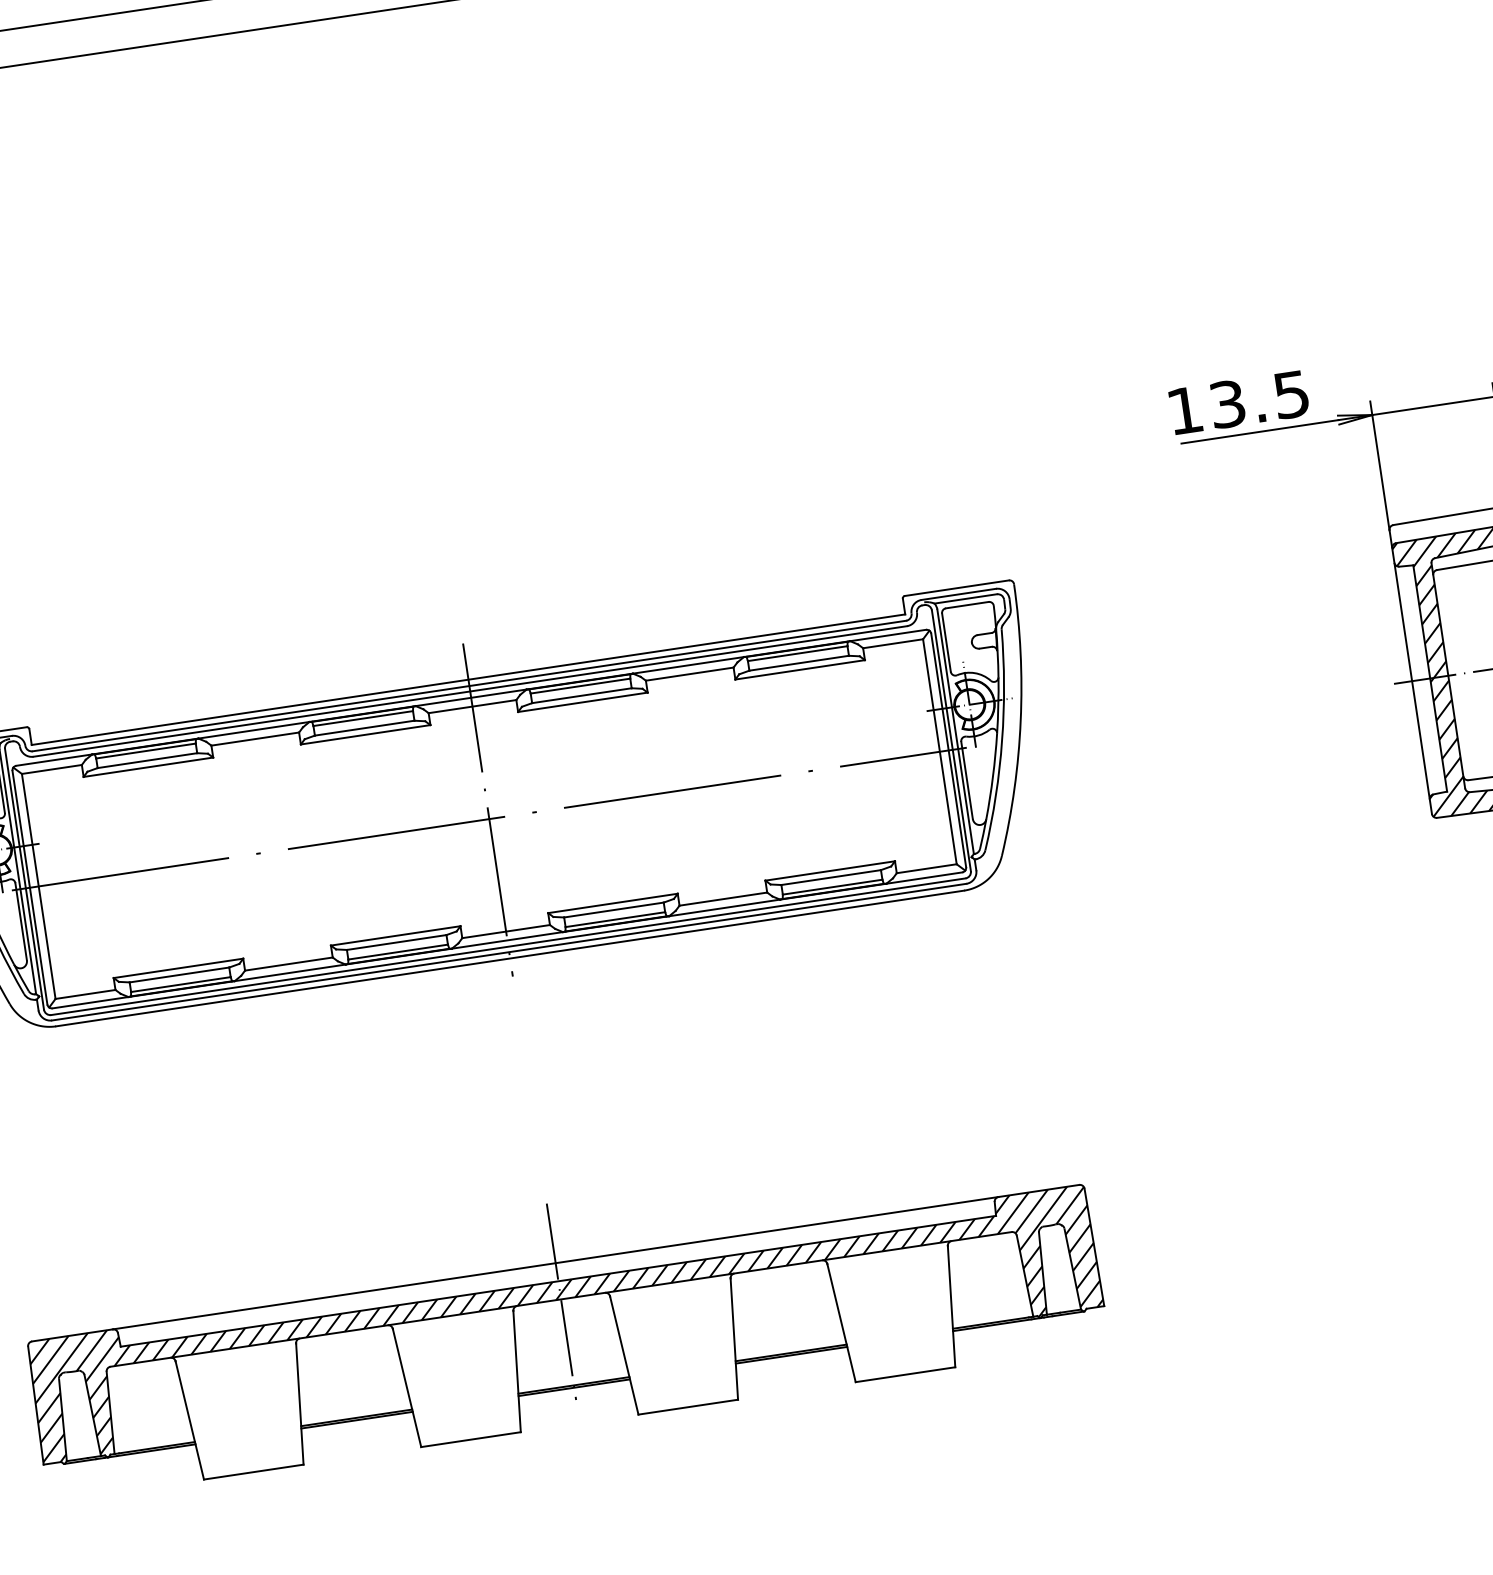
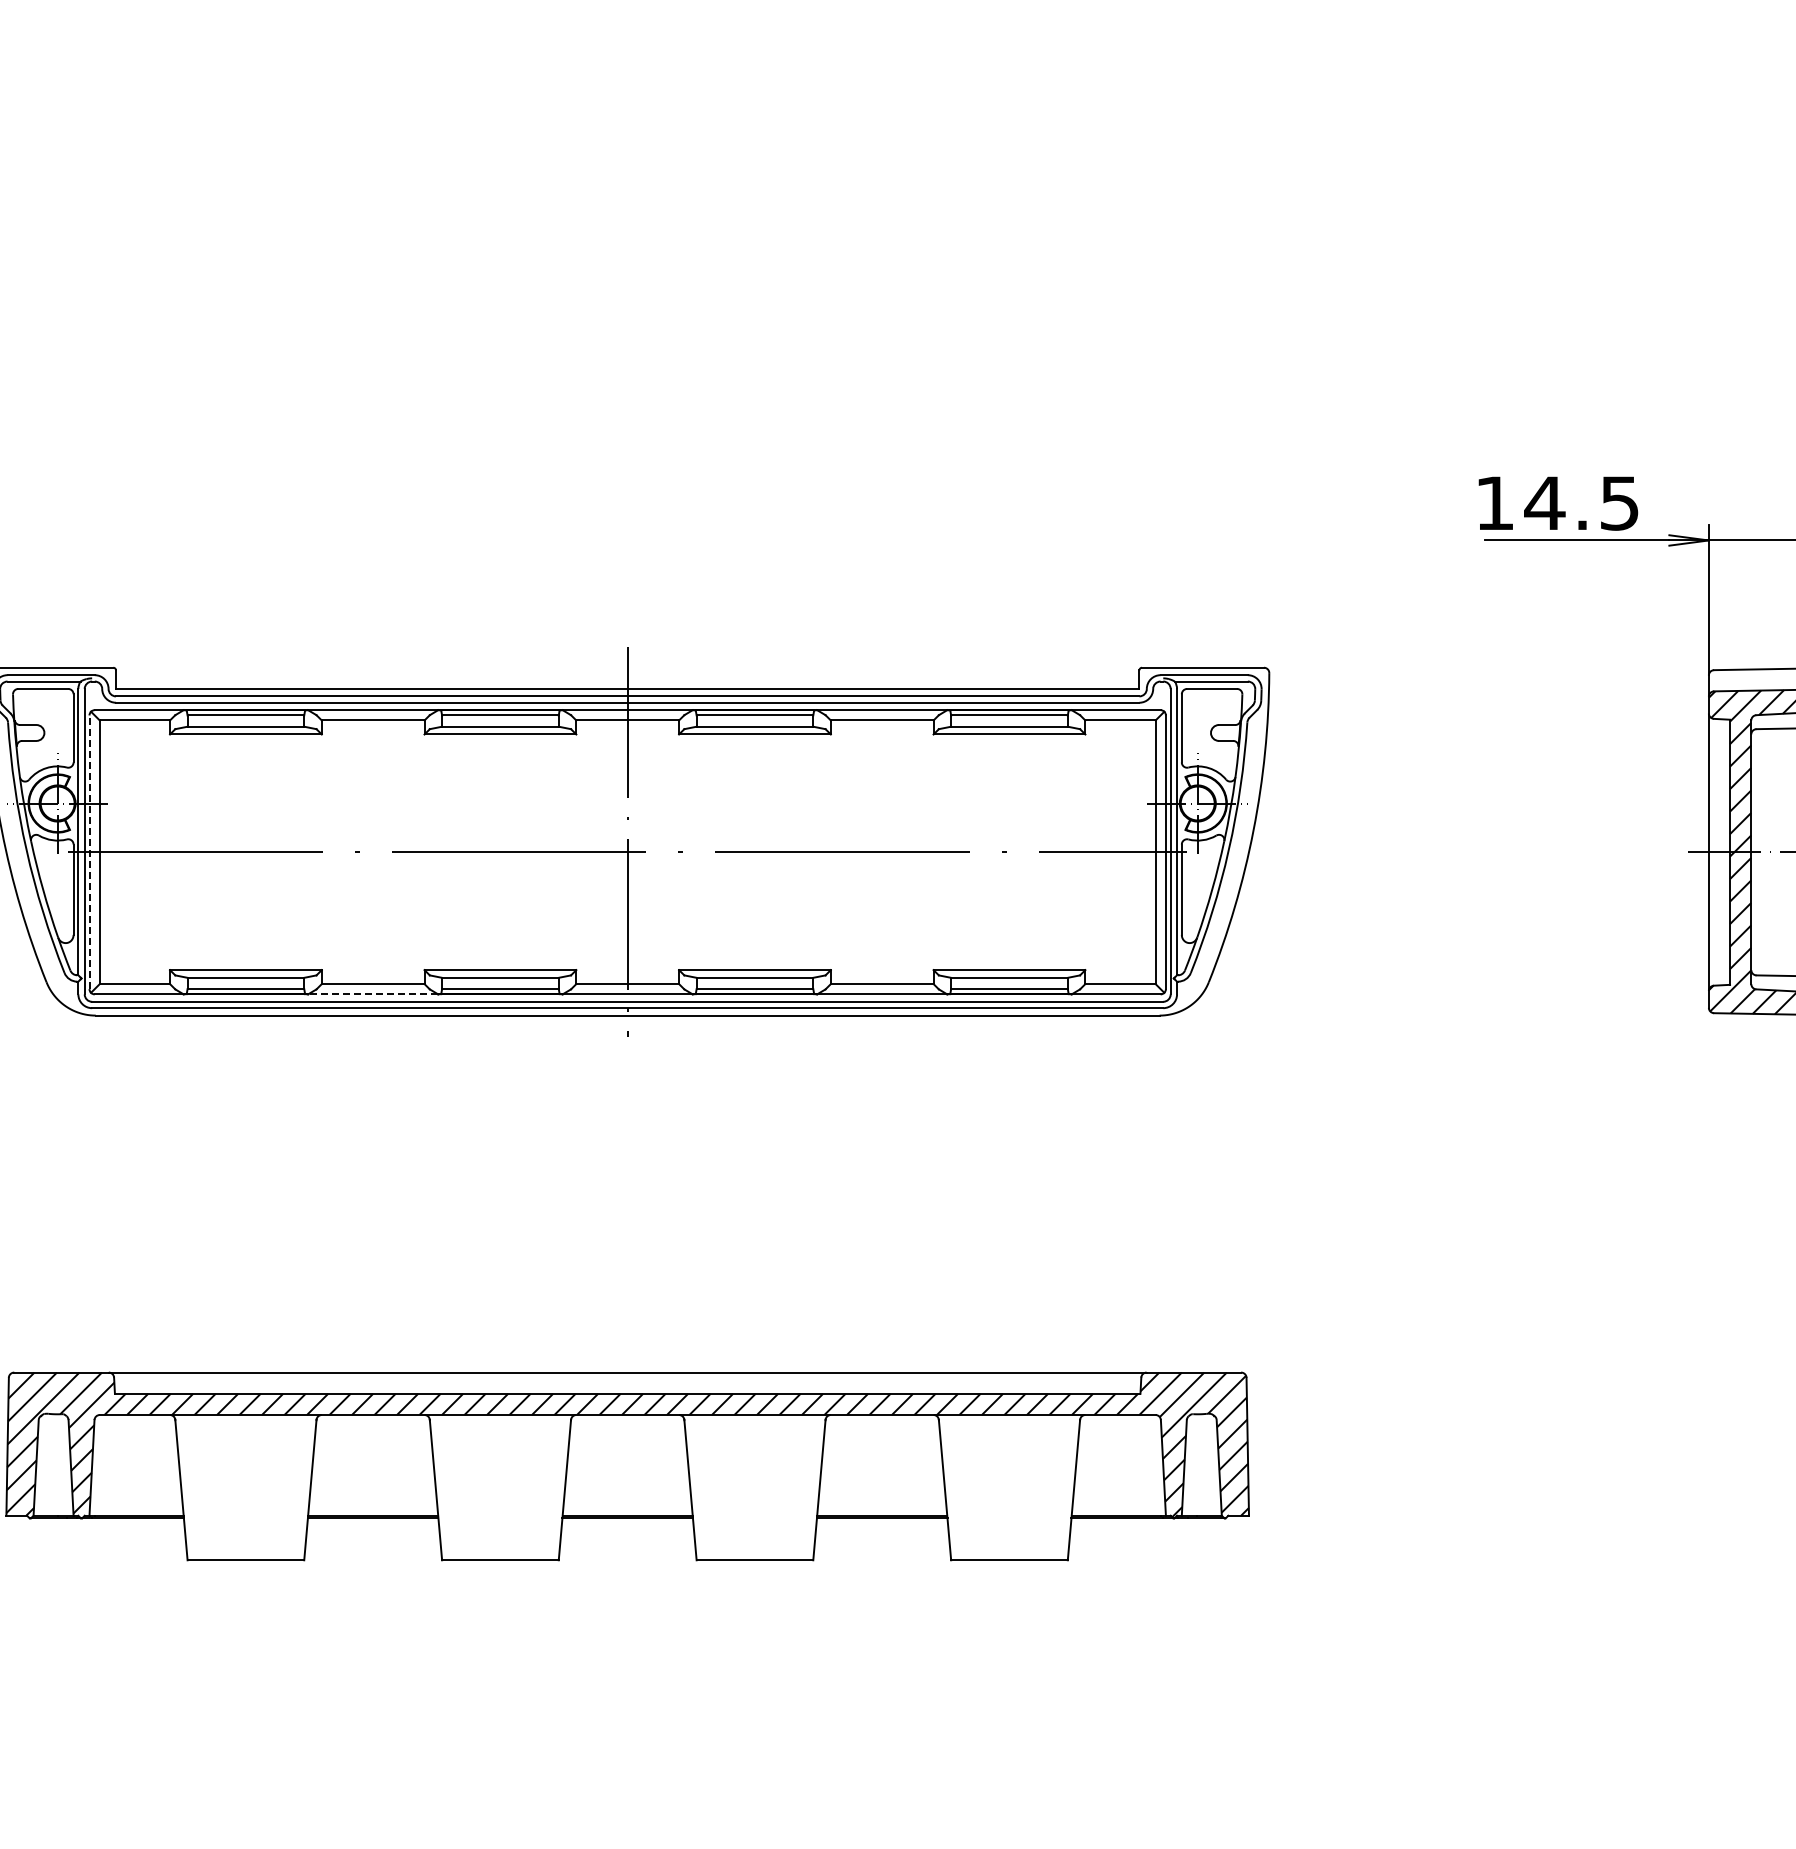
text: (1227, 403) -> (1544, 502), 13.5 -> 14.5
line: (29, 887) -> (89, 852), solid -> dashed
line: (289, 973) -> (372, 994), solid -> dashed
line: (561, 1301) -> (627, 1417), removed

